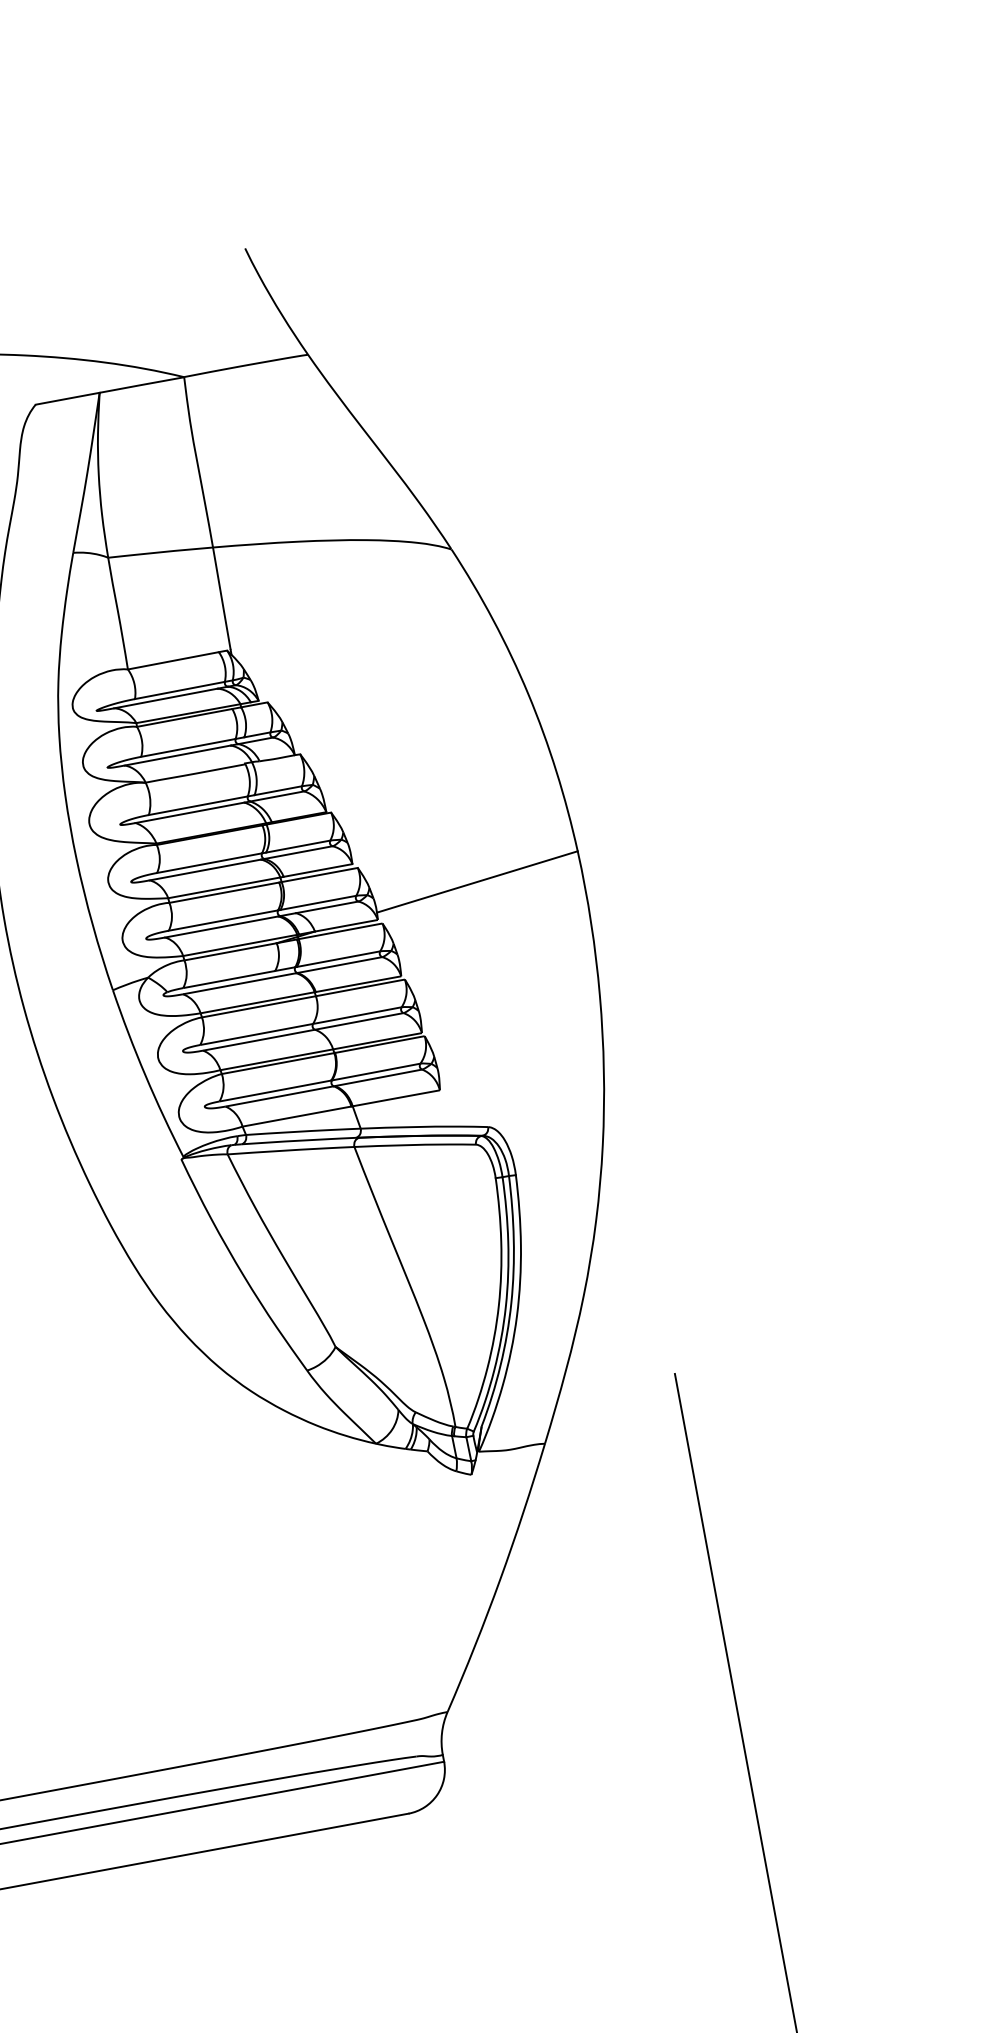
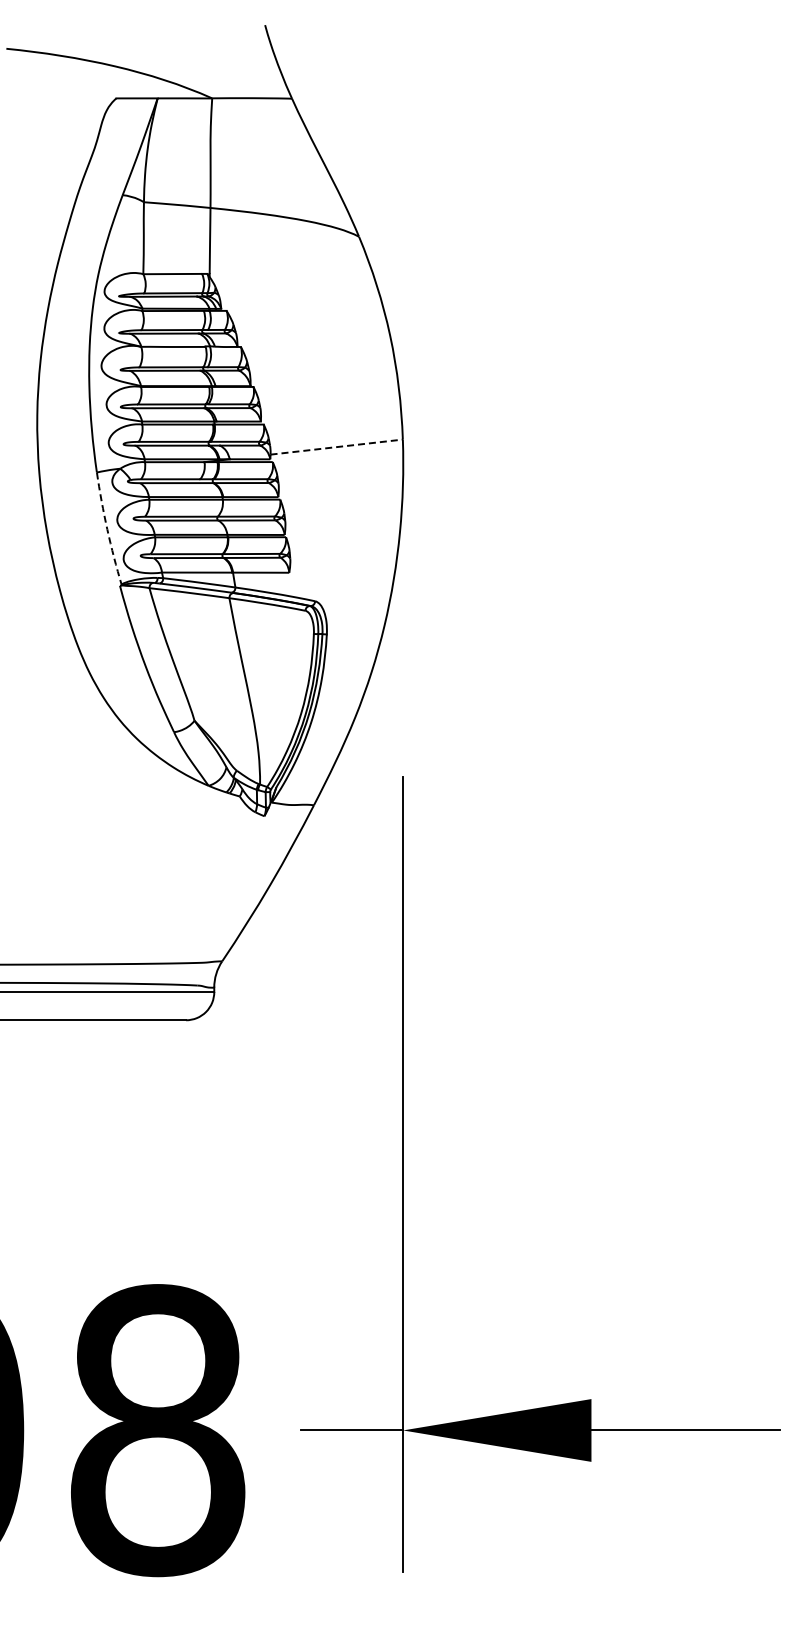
line: (477, 882) -> (336, 447), solid -> dashed
arc: (145, 1075) -> (107, 529), solid -> dashed

